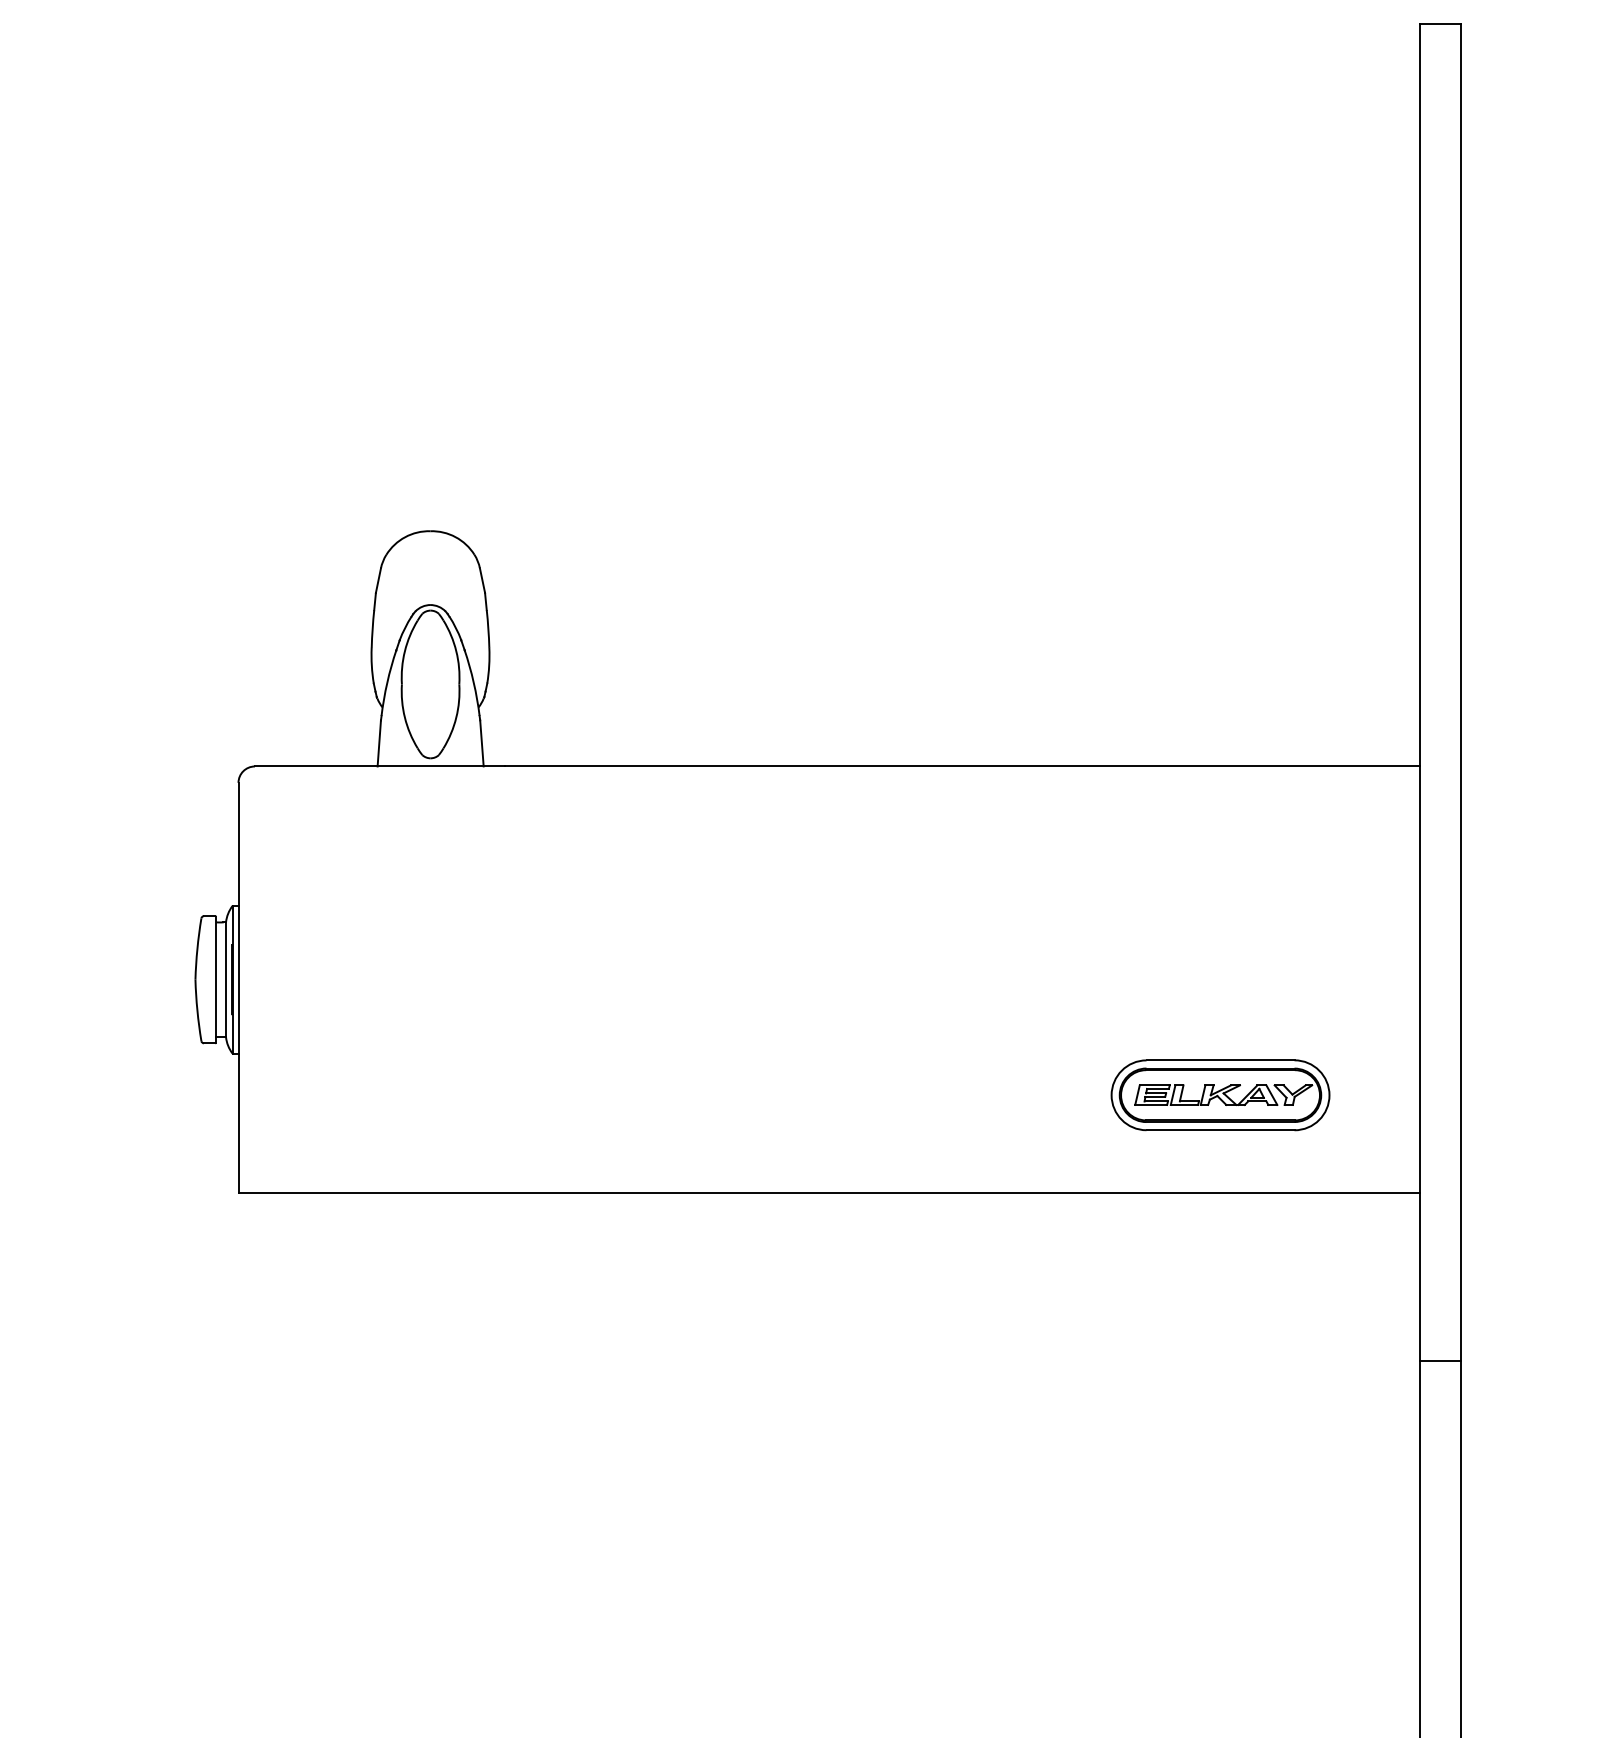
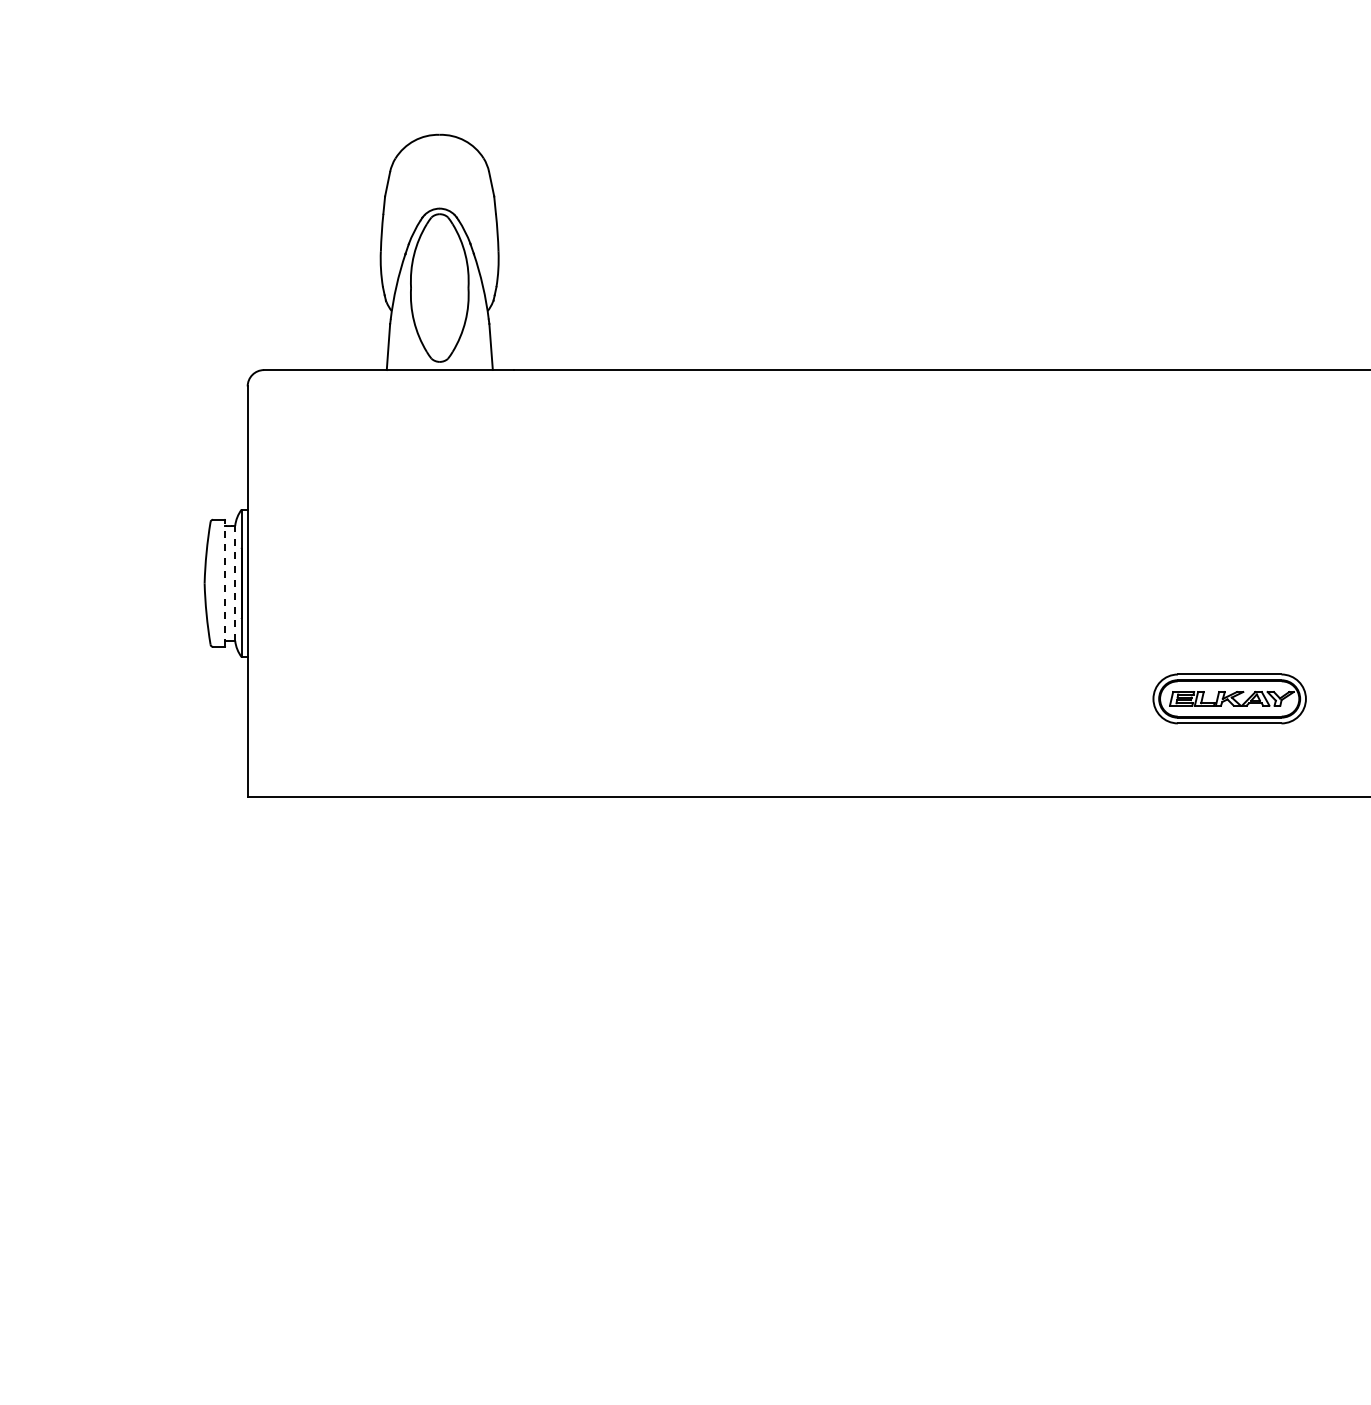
line: (216, 979) -> (225, 583), solid -> dashed
line: (226, 979) -> (235, 583), solid -> dashed
part: (1220, 1095) -> (1229, 699), size x0.7

